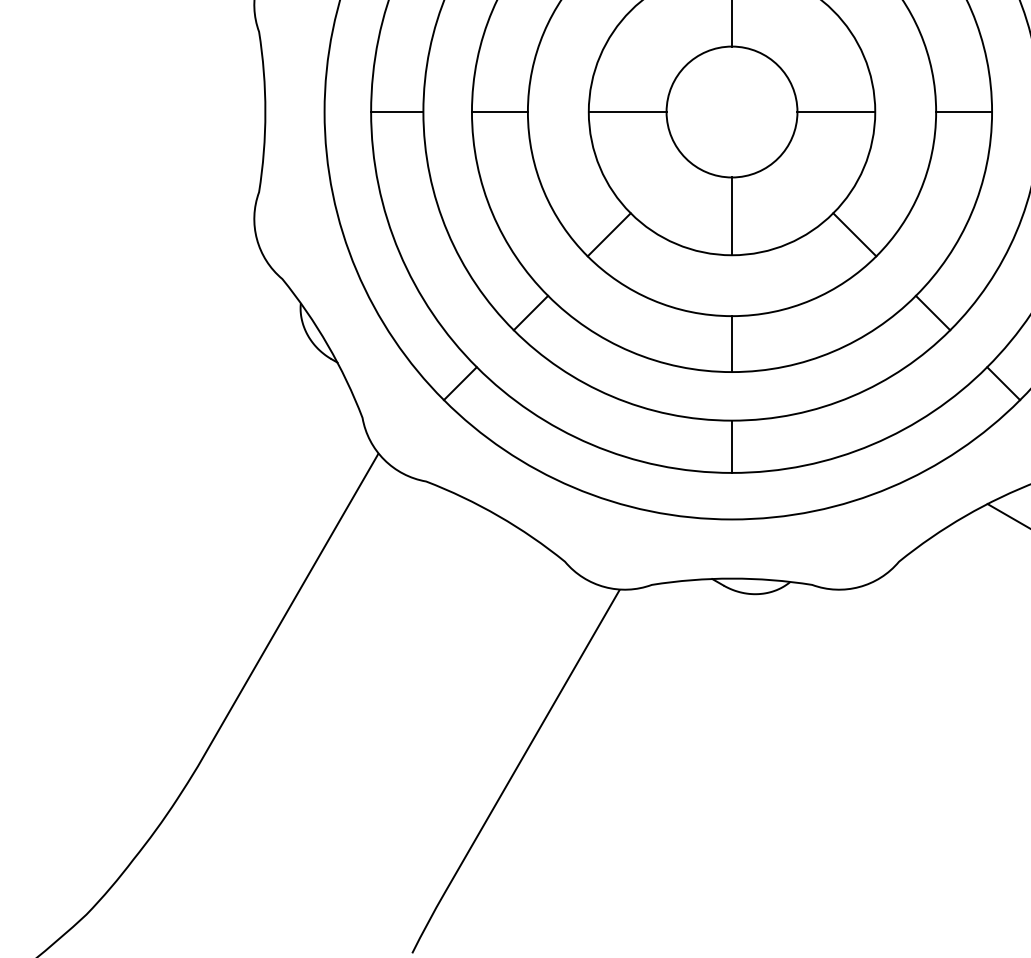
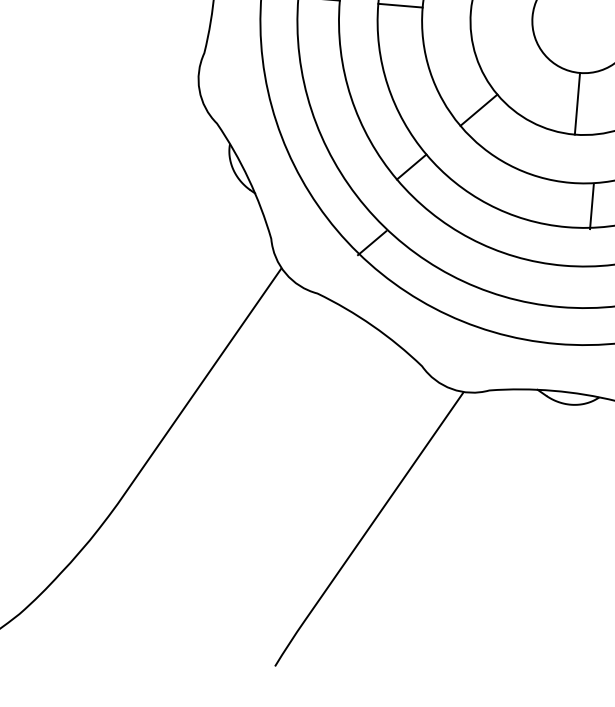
line: (627, 112) -> (501, 14), removed
line: (732, 344) -> (592, 207), moved
line: (459, 383) -> (371, 242), moved
line: (732, 446) -> (562, 286), removed

